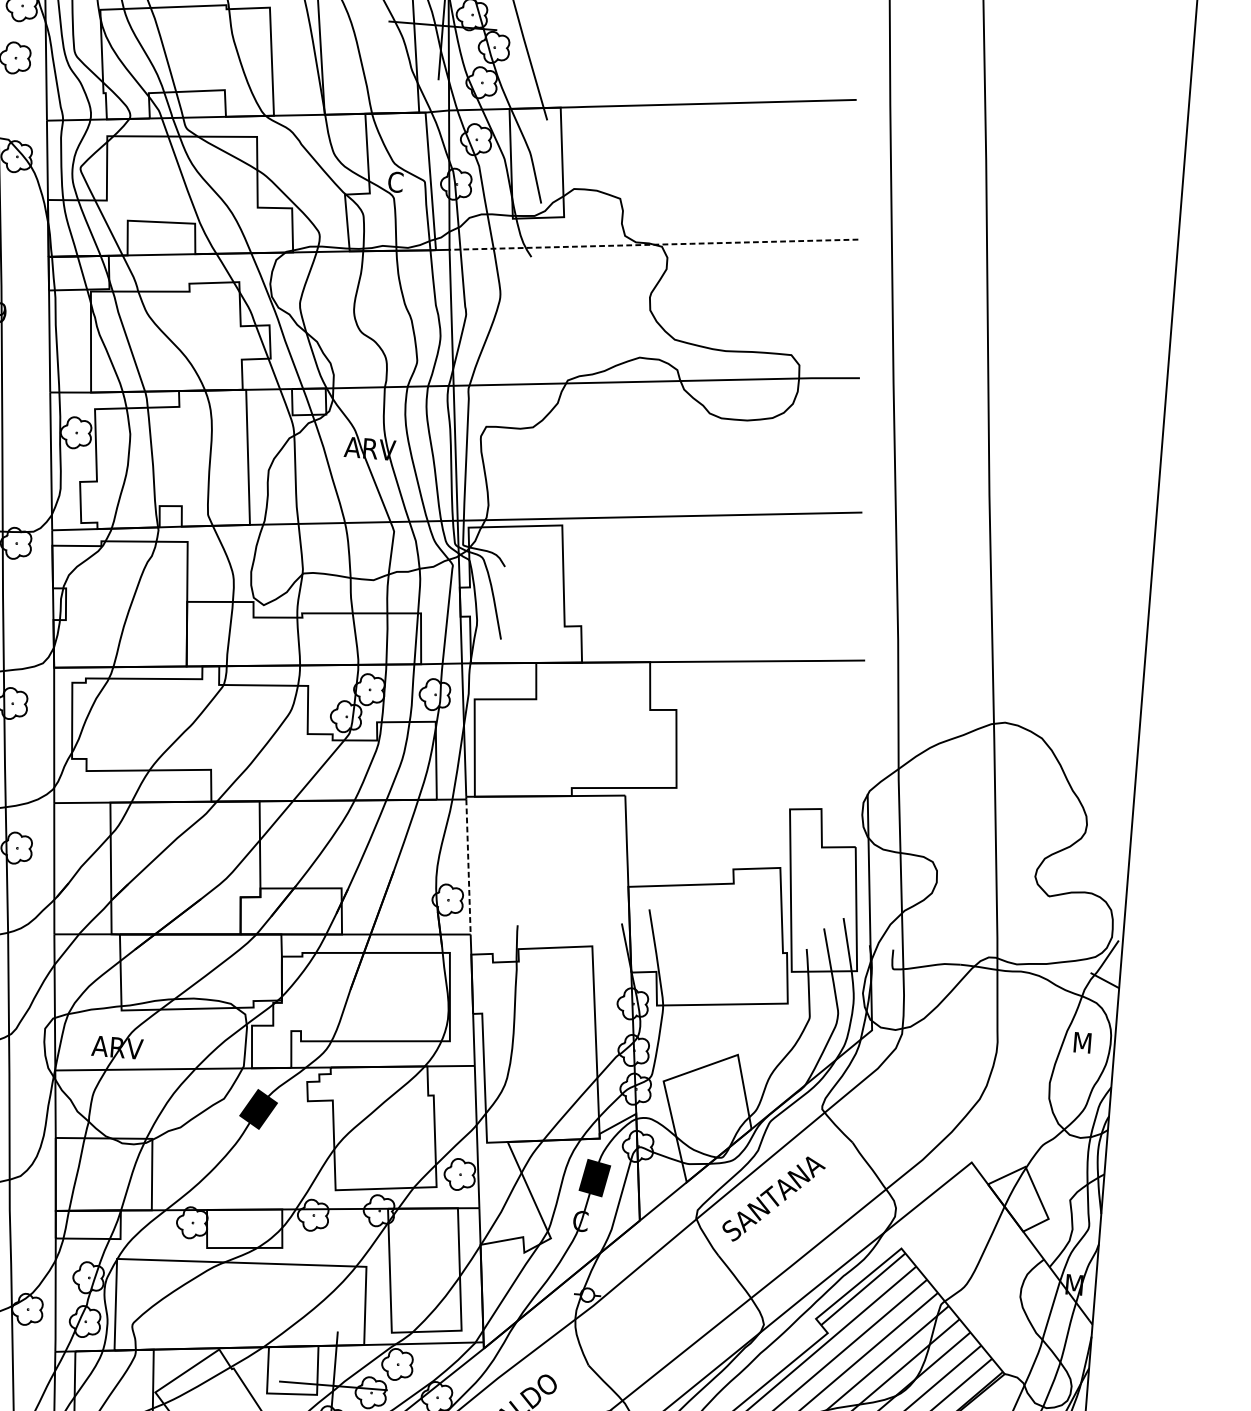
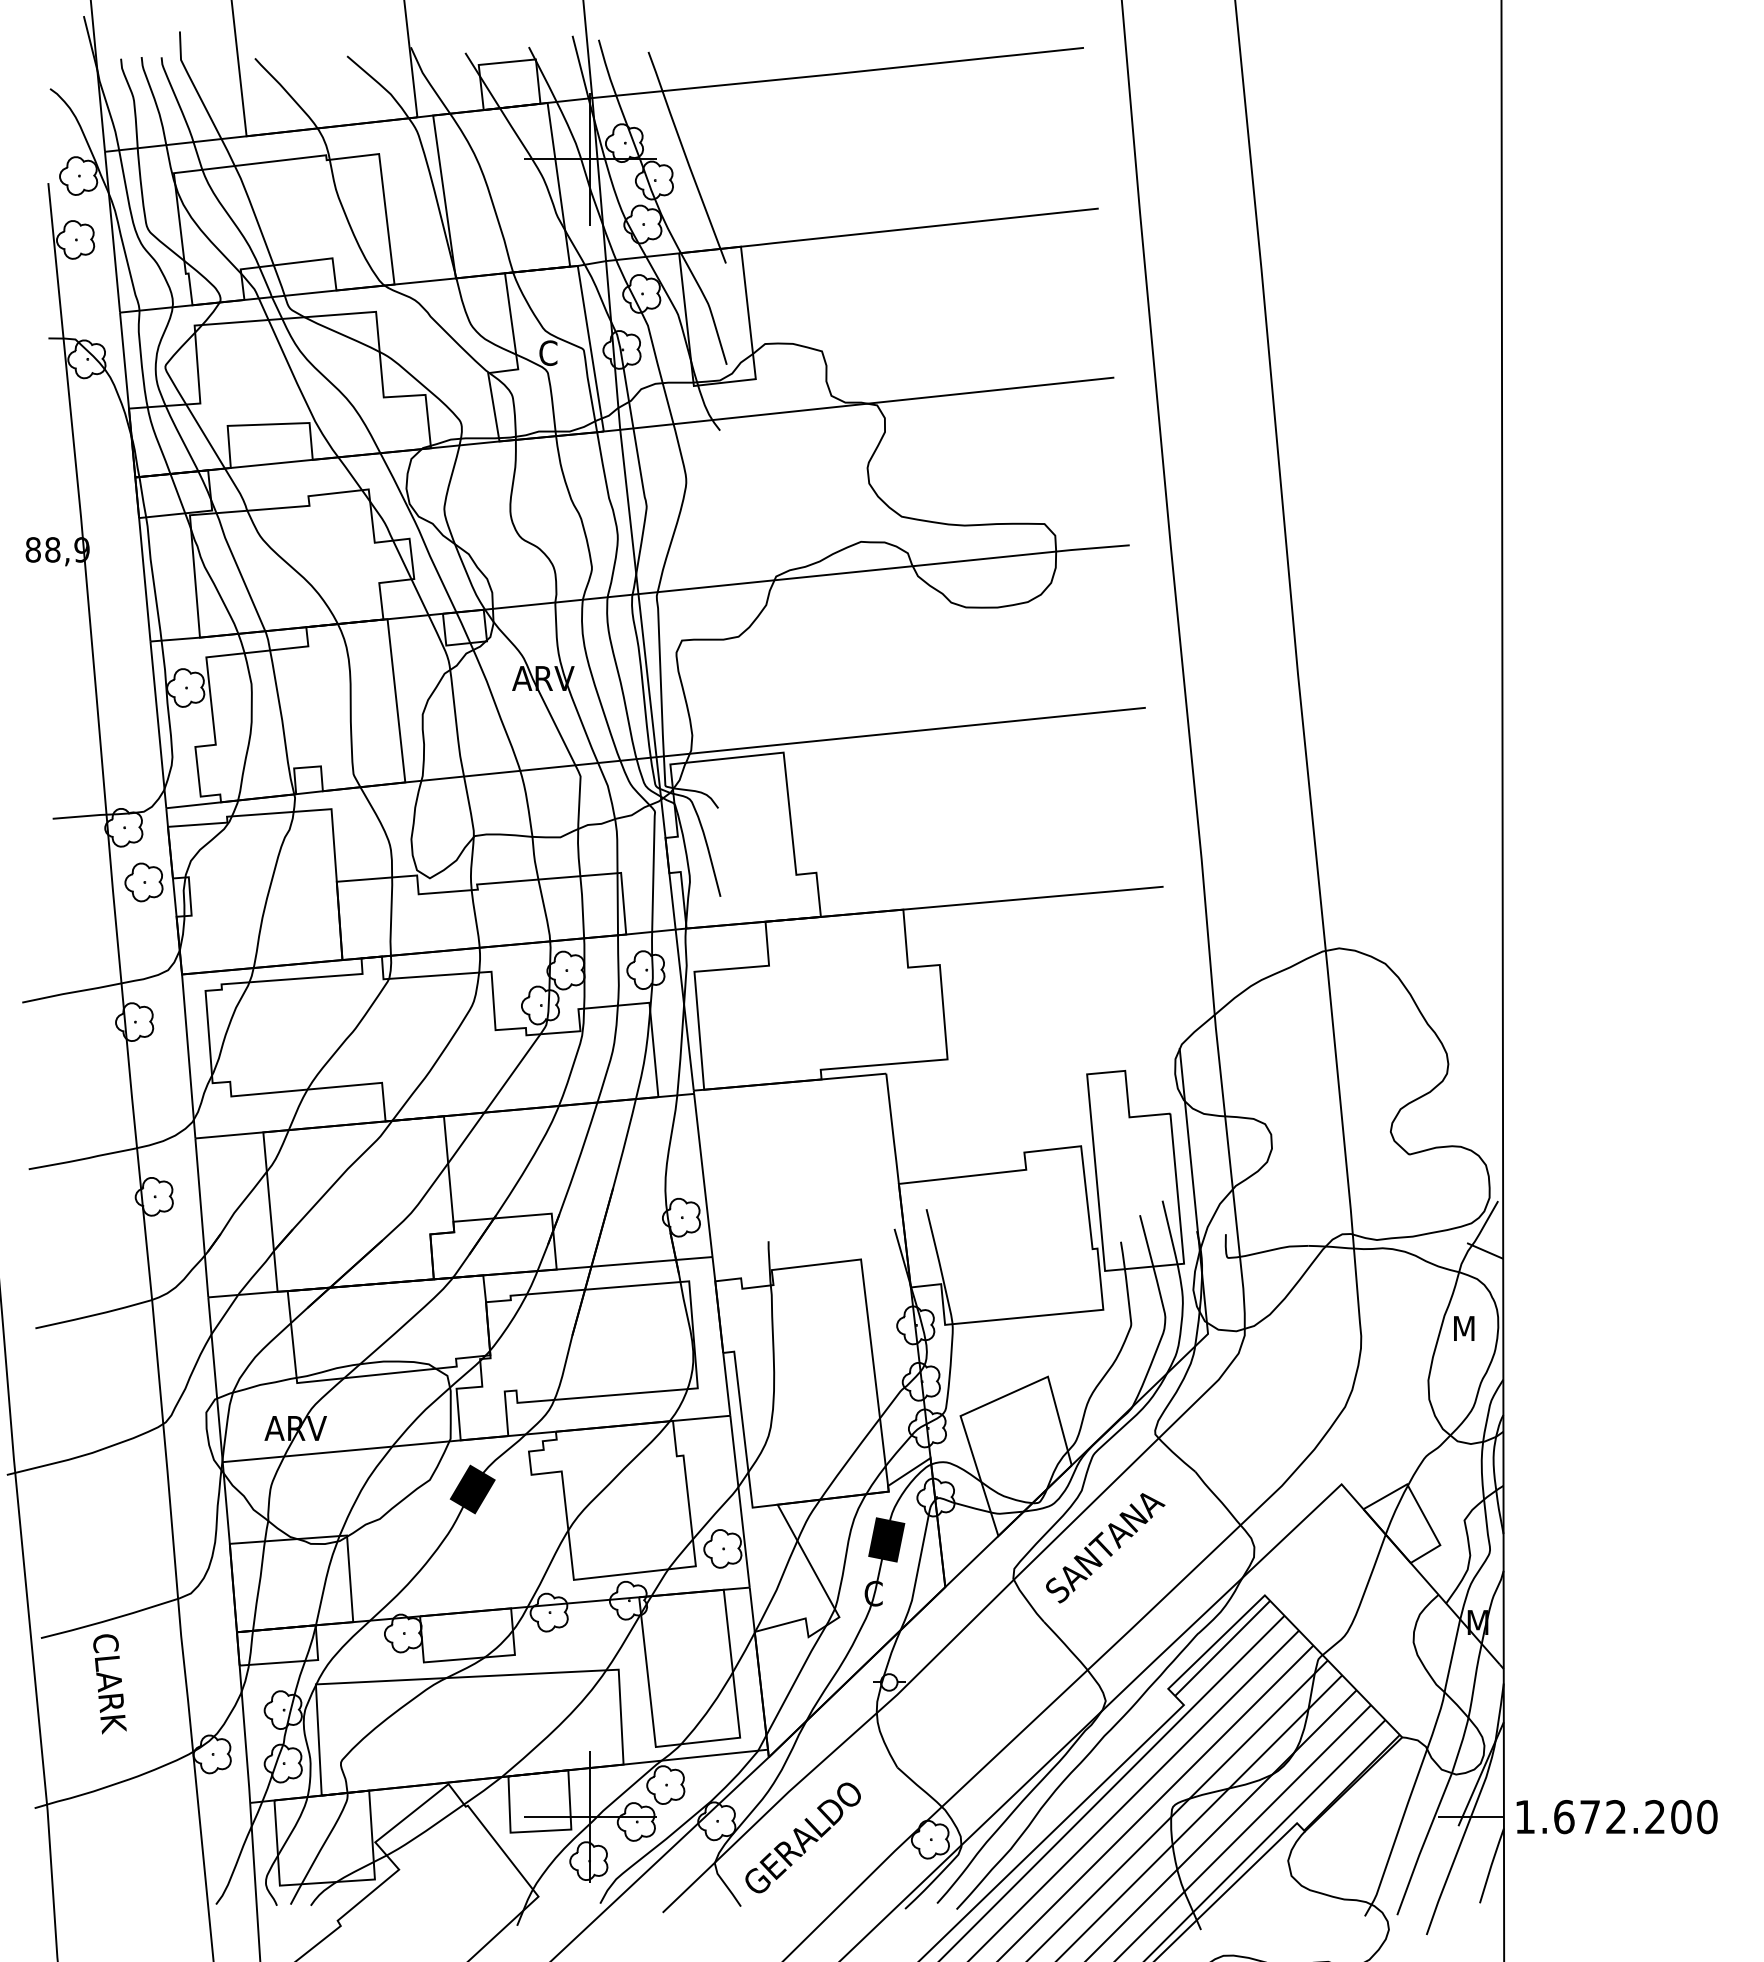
line: (654, 244) -> (868, 403), dashed -> solid
part: (28, 589) -> (143, 882), added
line: (468, 867) -> (703, 1175), dashed -> solid

